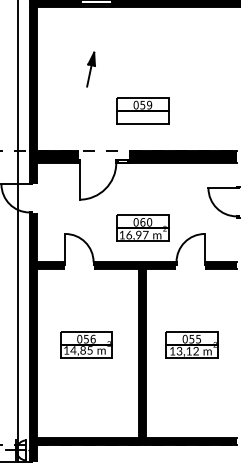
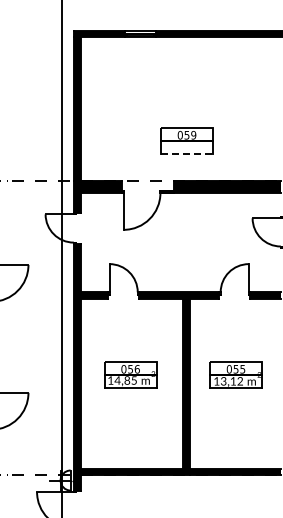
part: (91, 69) -> (135, 99), removed
line: (143, 124) -> (187, 154), solid -> dashed
part: (142, 227) -> (186, 257), removed

